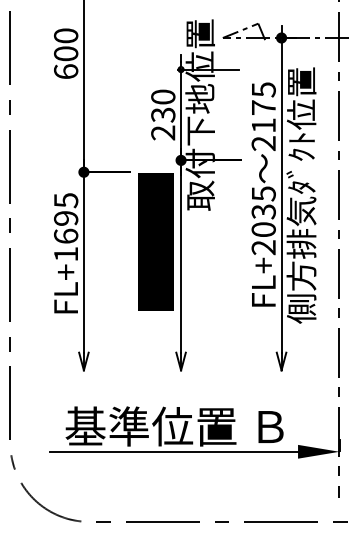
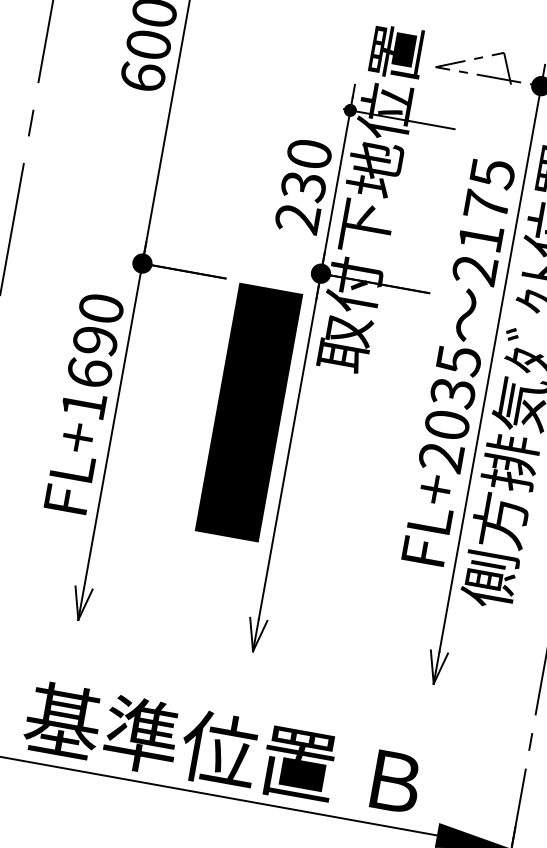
text: (66, 200) -> (102, 308), FL+1695 -> FL+1690

